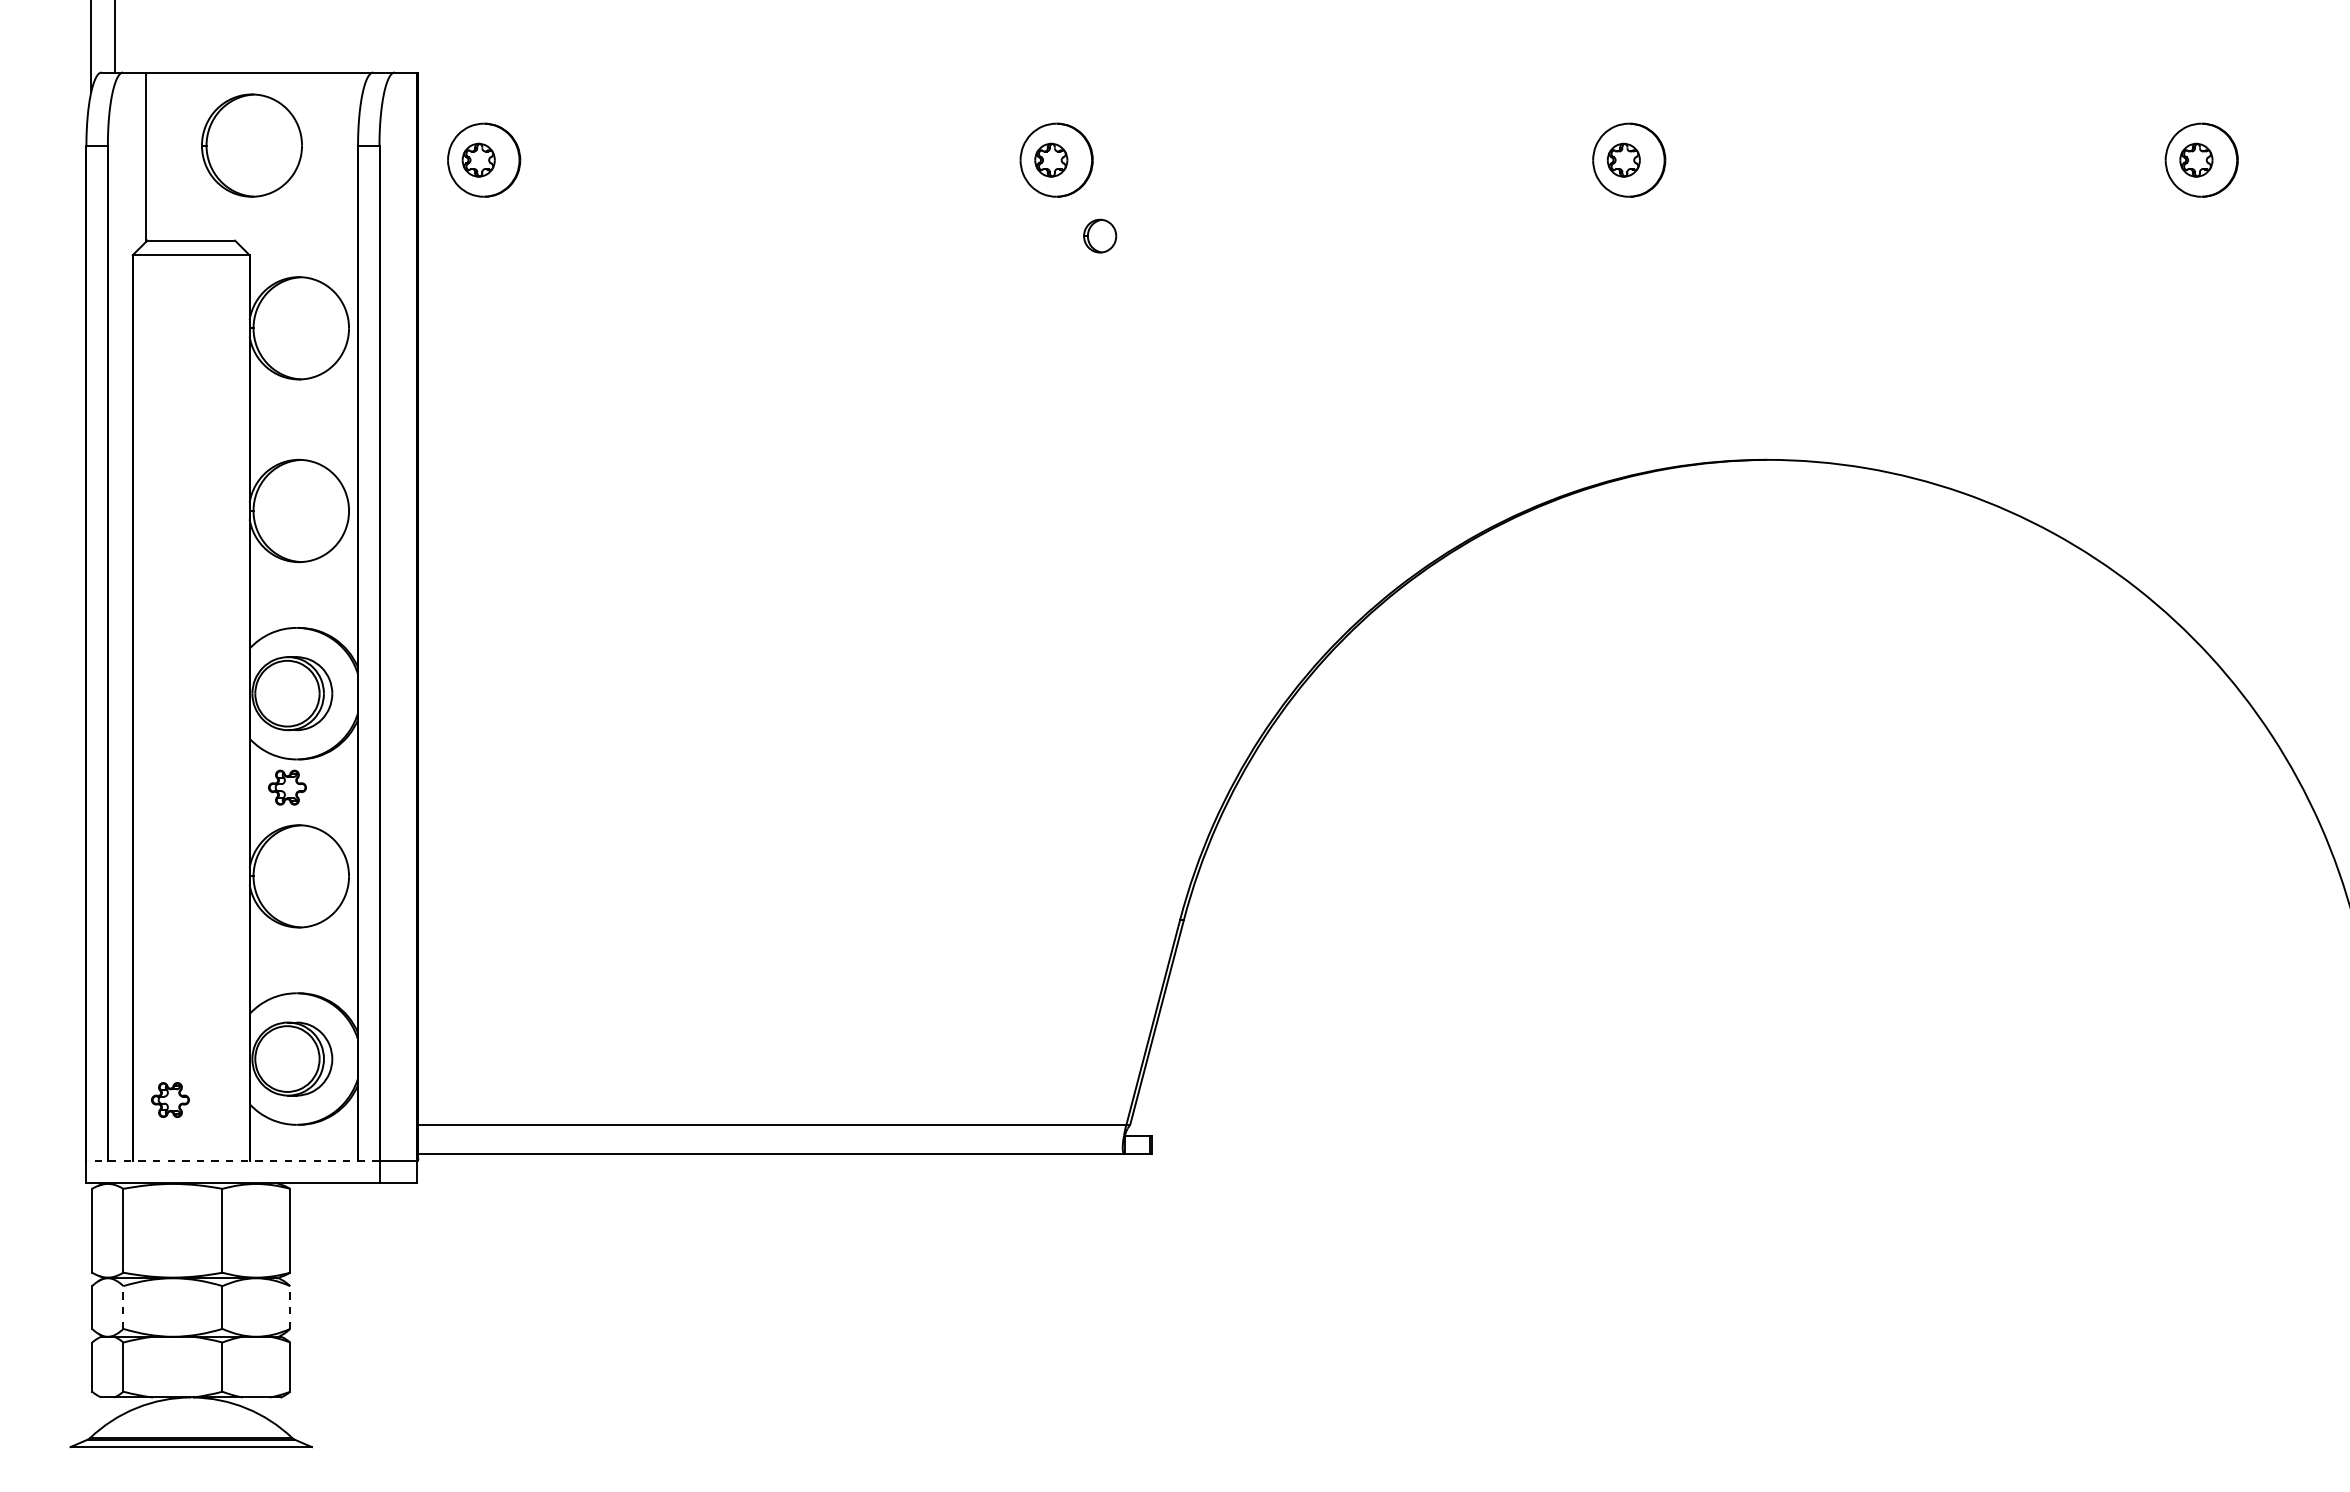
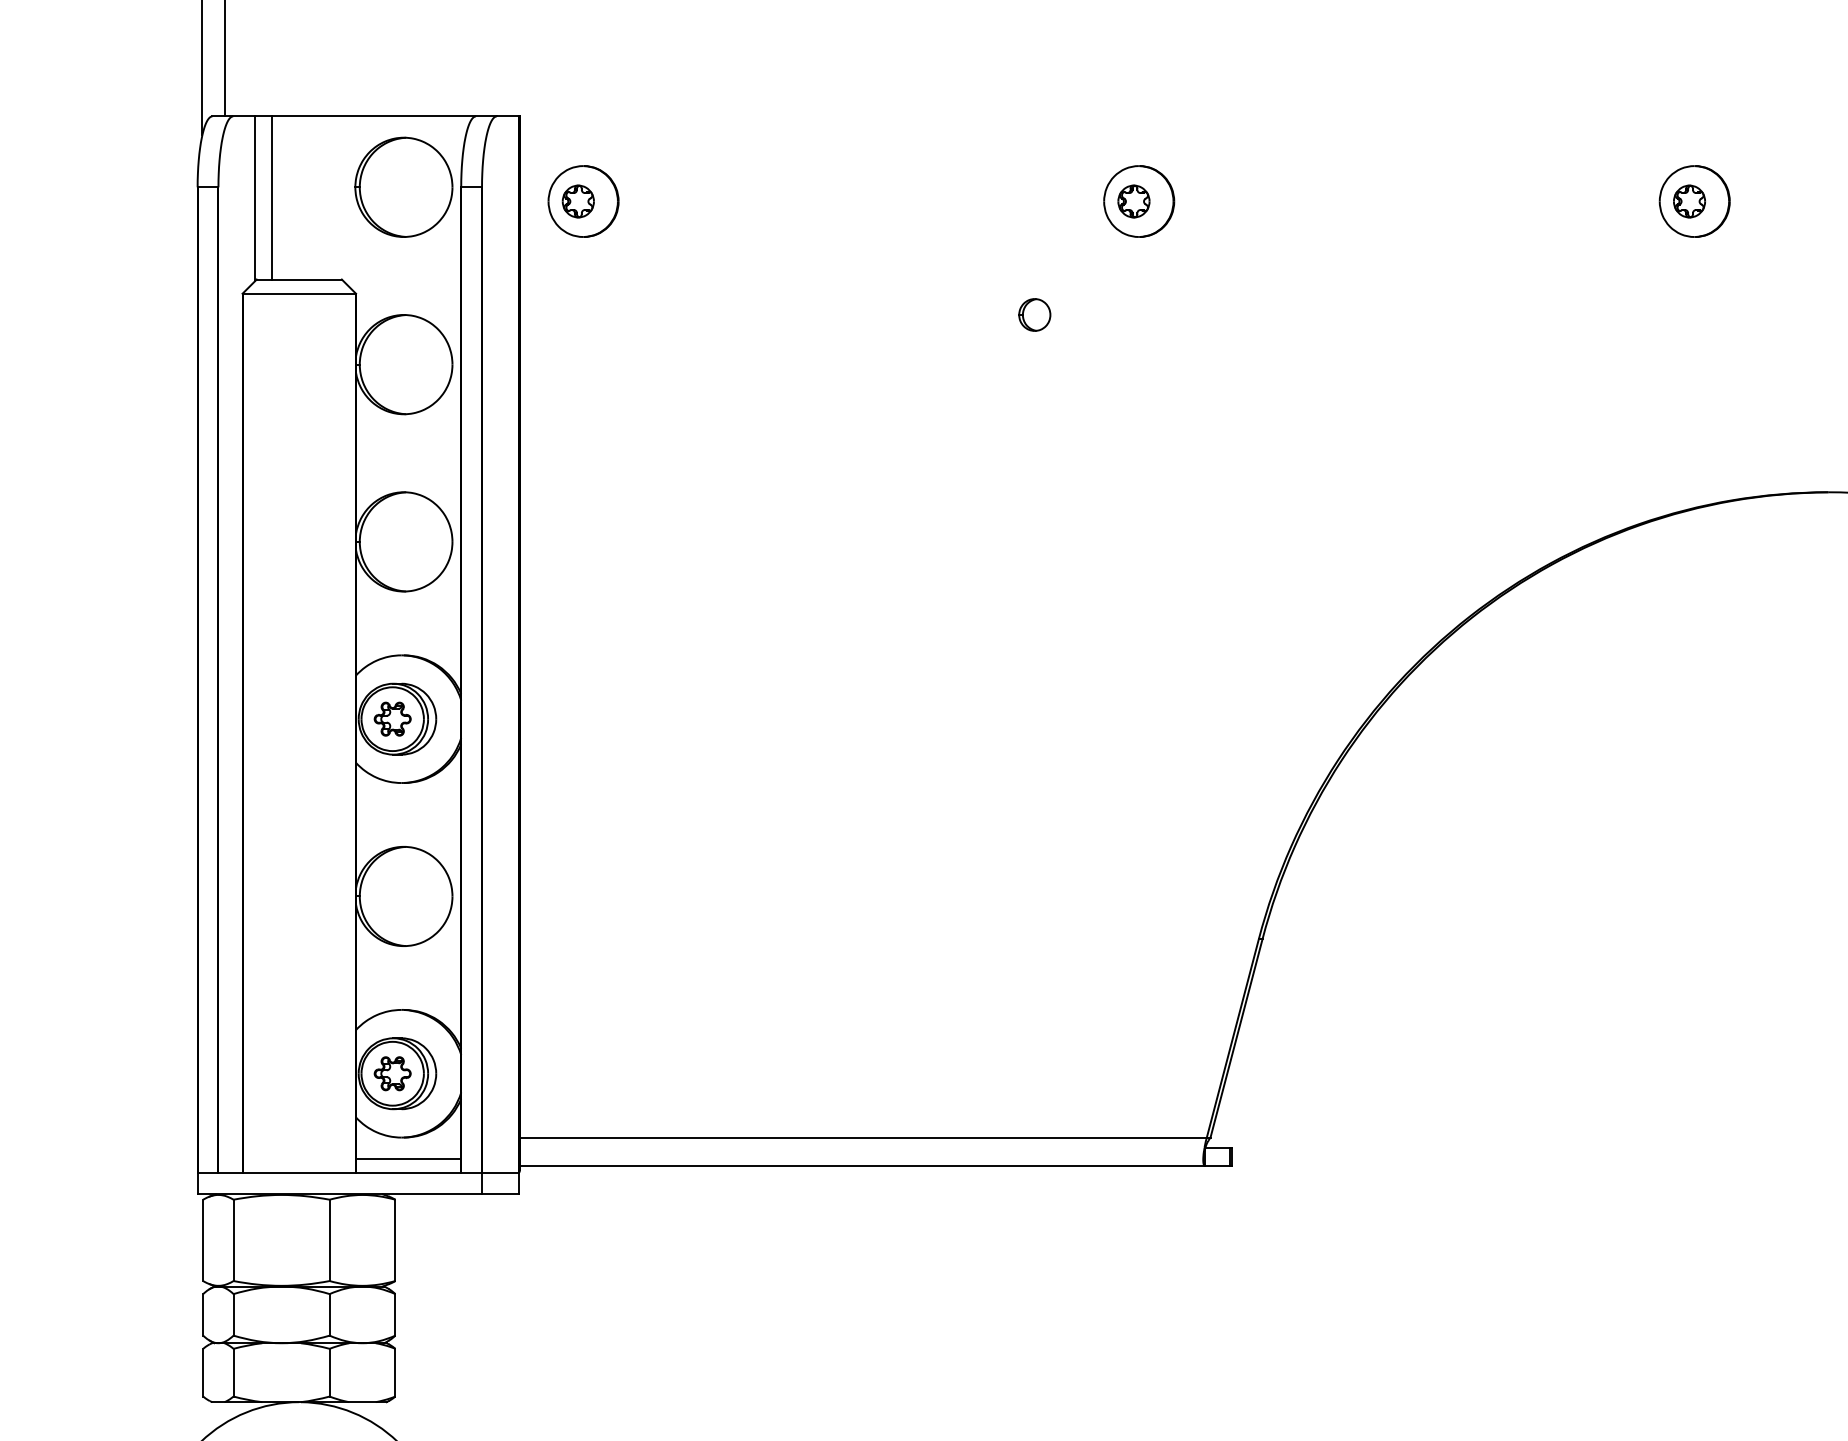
part: (251, 145) -> (403, 187), moved
line: (163, 156) -> (272, 197), added
part: (1100, 235) -> (1035, 314), moved
part: (287, 787) -> (392, 719), moved
part: (170, 1099) -> (392, 1073), moved
line: (303, 1146) -> (408, 1158), added
line: (232, 1161) -> (339, 1173), dashed -> solid
line: (123, 1307) -> (233, 1314), dashed -> solid
line: (290, 1307) -> (395, 1314), dashed -> solid

